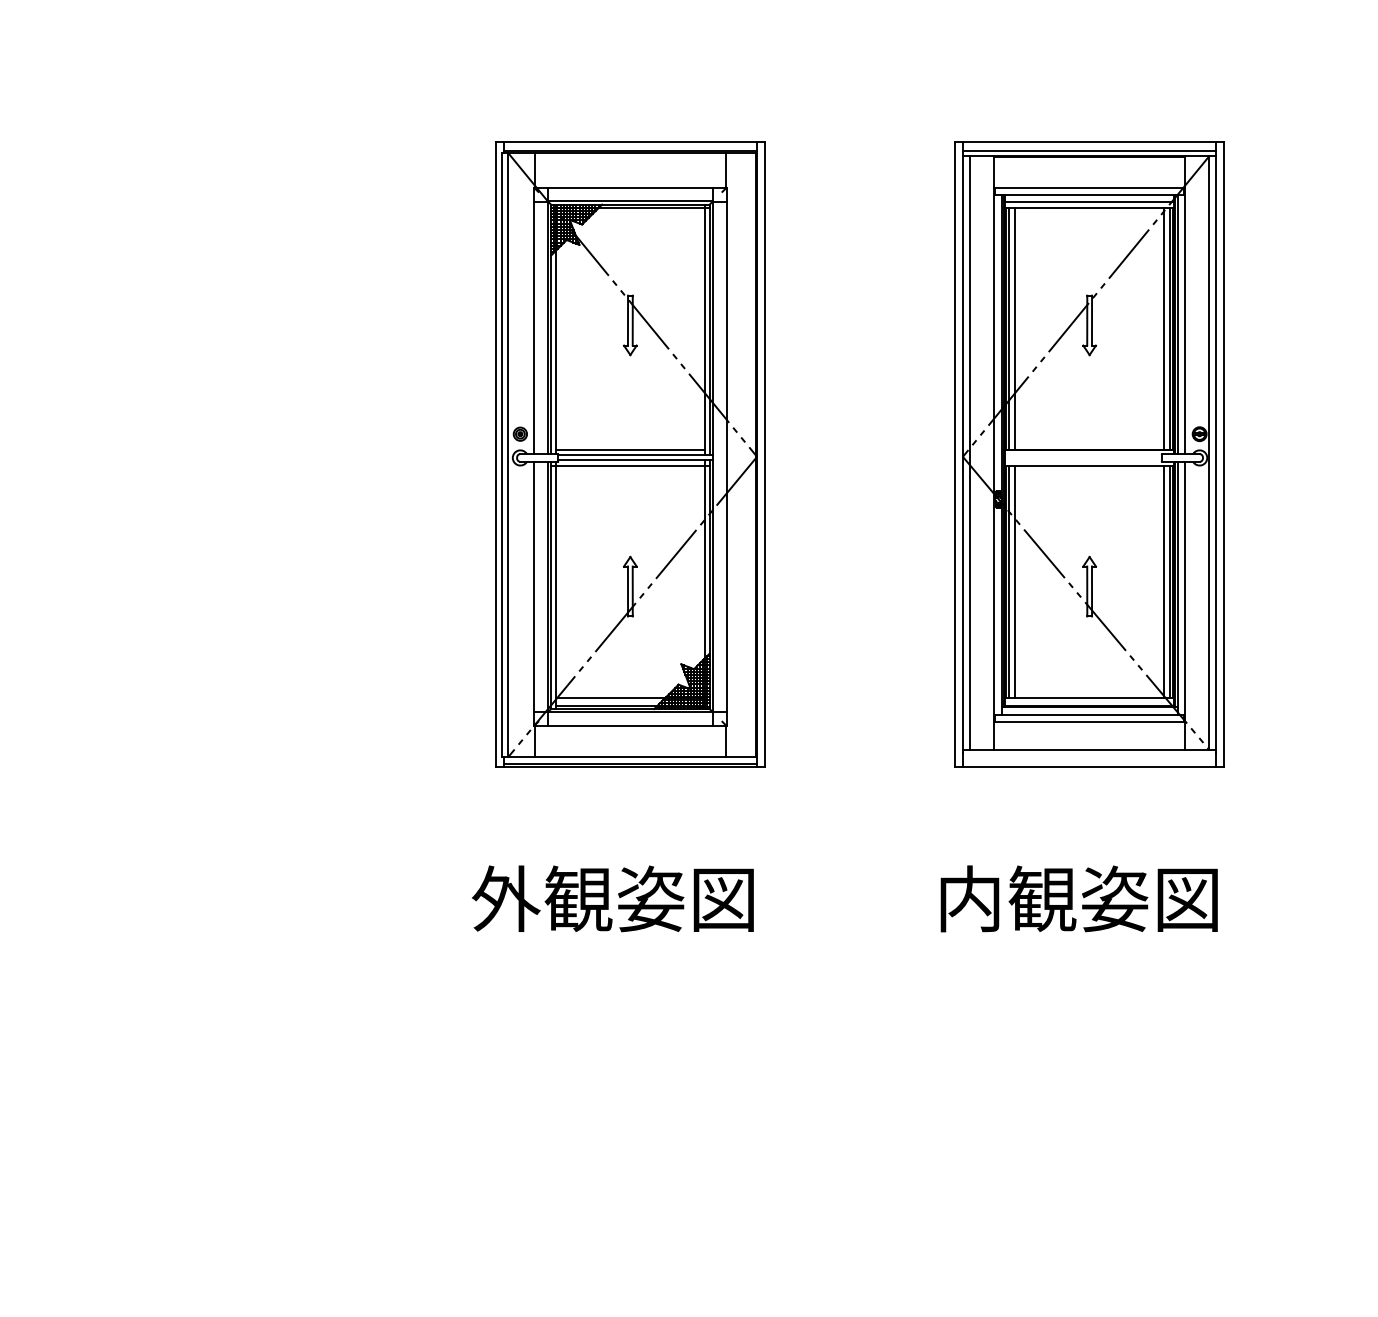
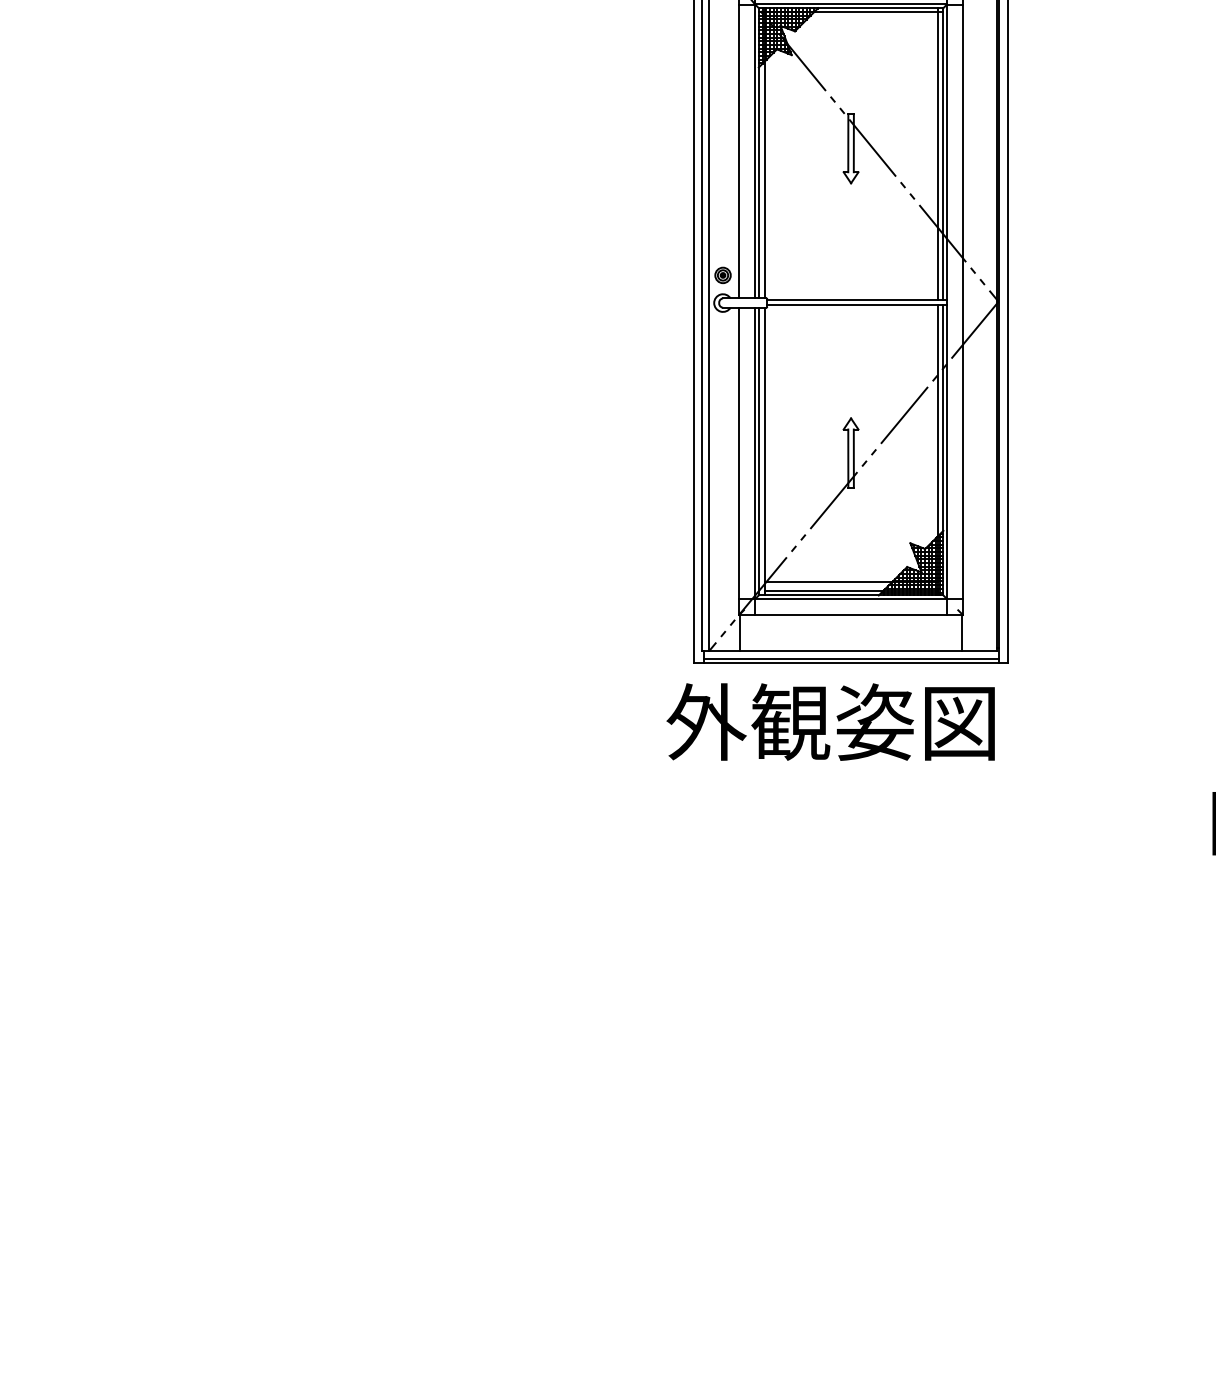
line: (630, 449) -> (851, 293), removed
line: (630, 465) -> (851, 311), removed
text: (612, 898) -> (830, 721), moved

